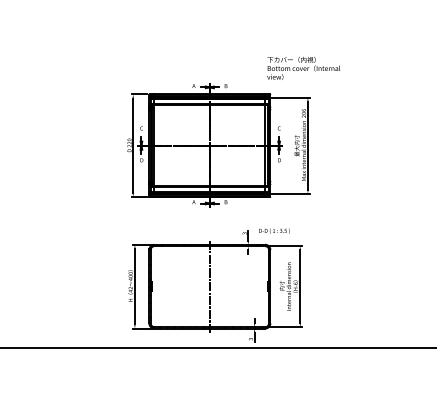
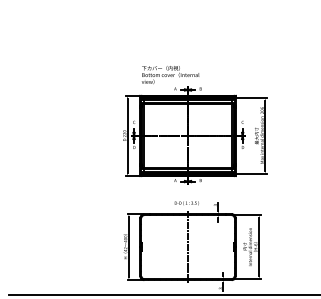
text: (303, 67) -> (170, 74), moved
text: (274, 230) -> (186, 202), moved

